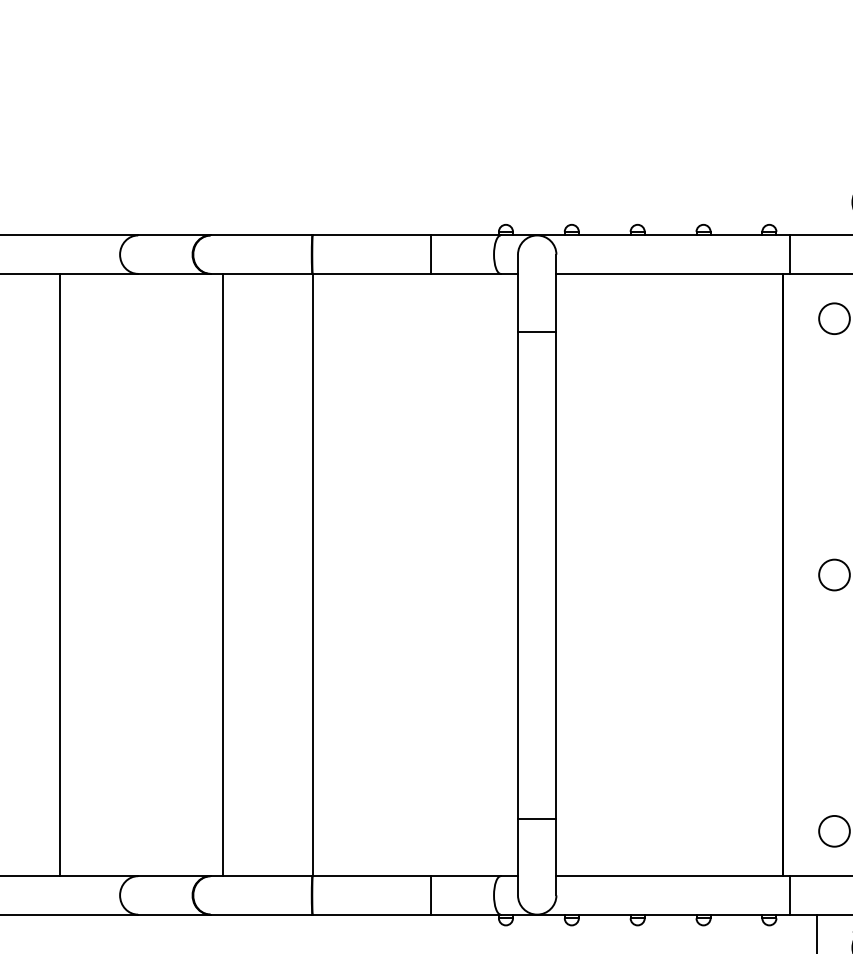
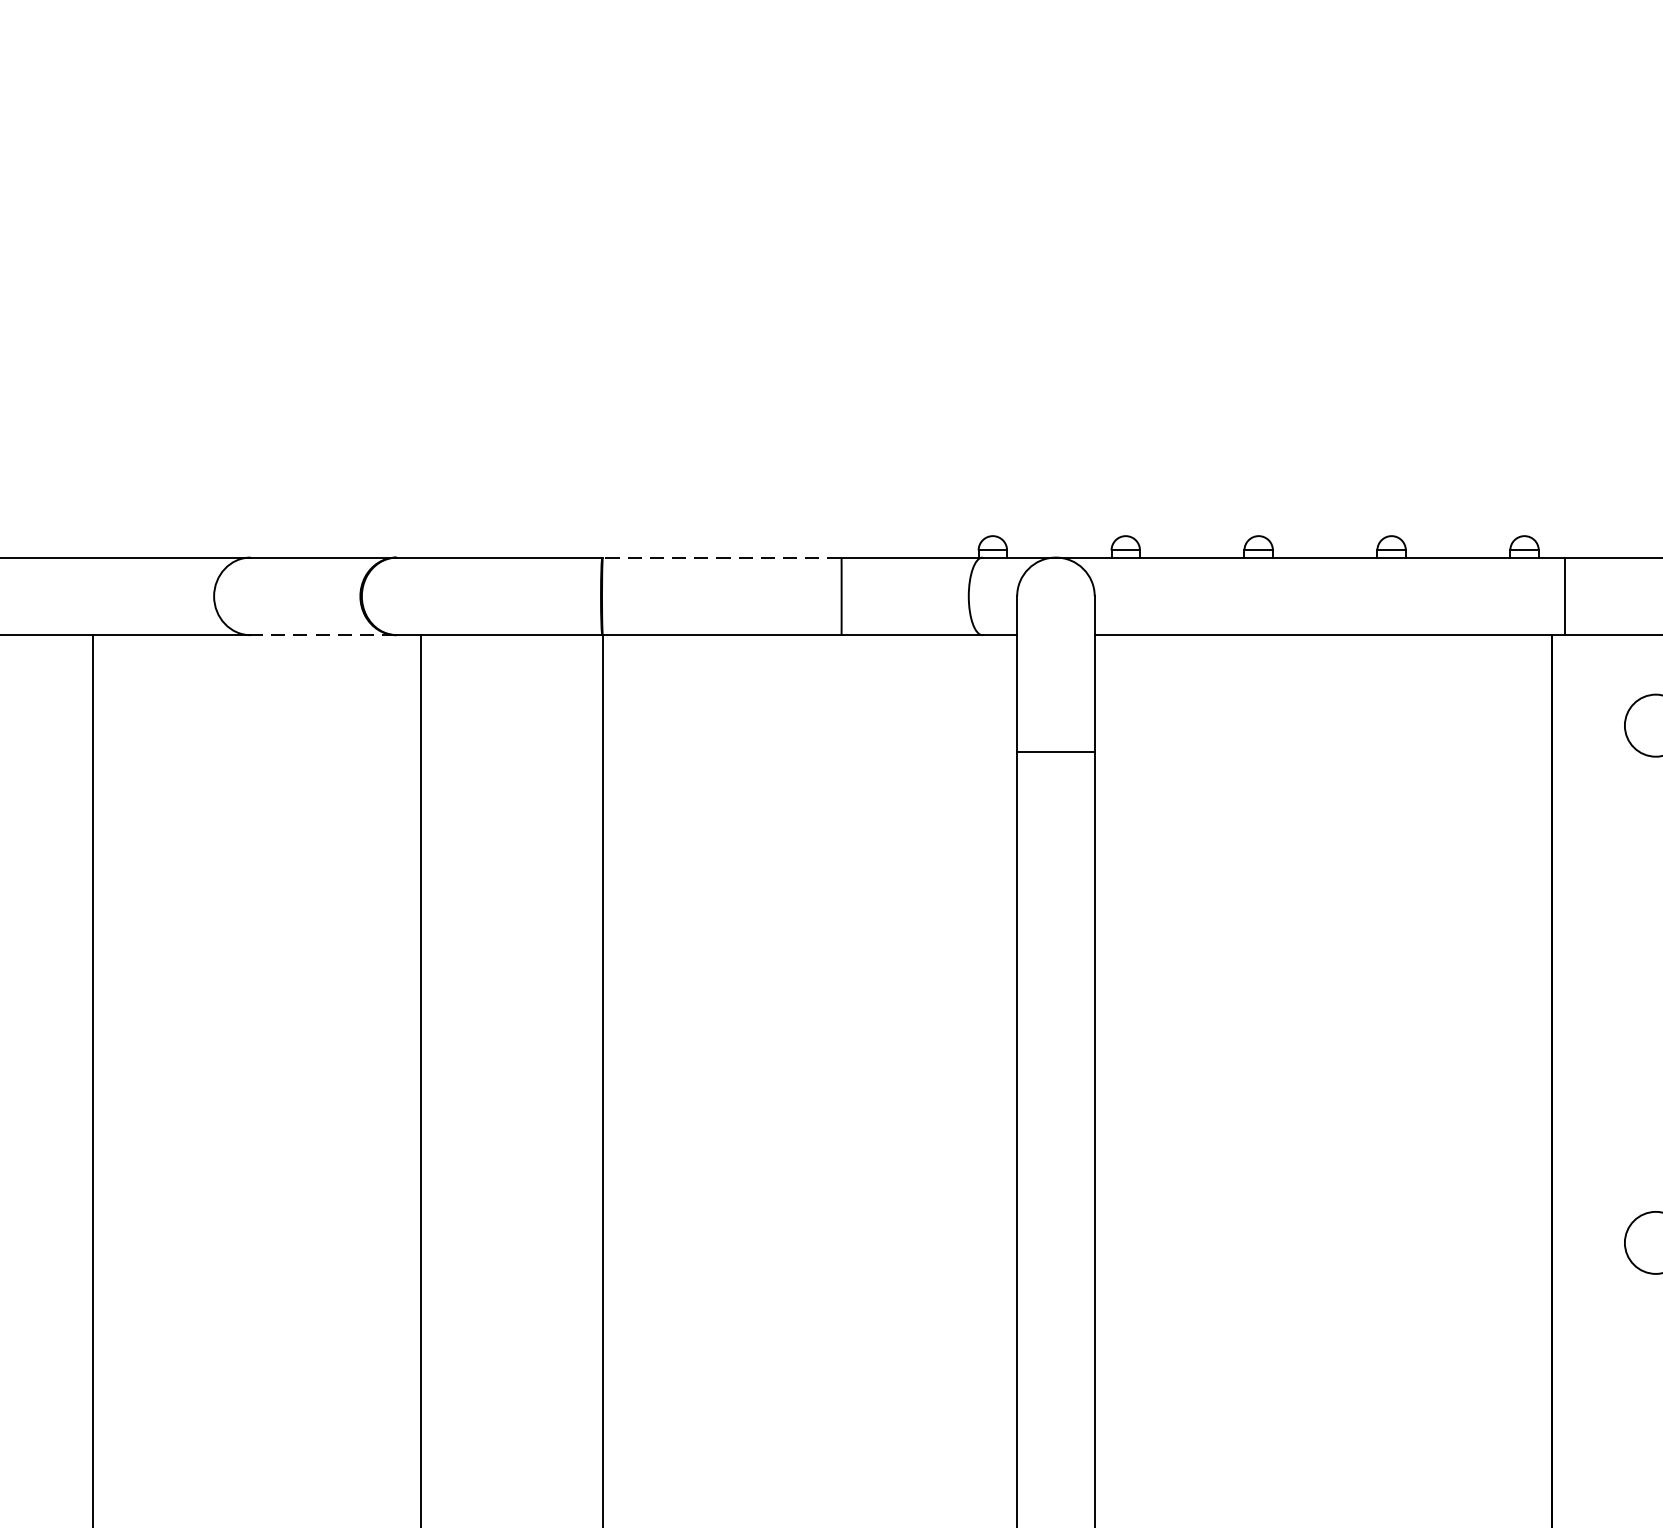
line: (371, 235) -> (721, 557), solid -> dashed
line: (173, 273) -> (321, 634), solid -> dashed

